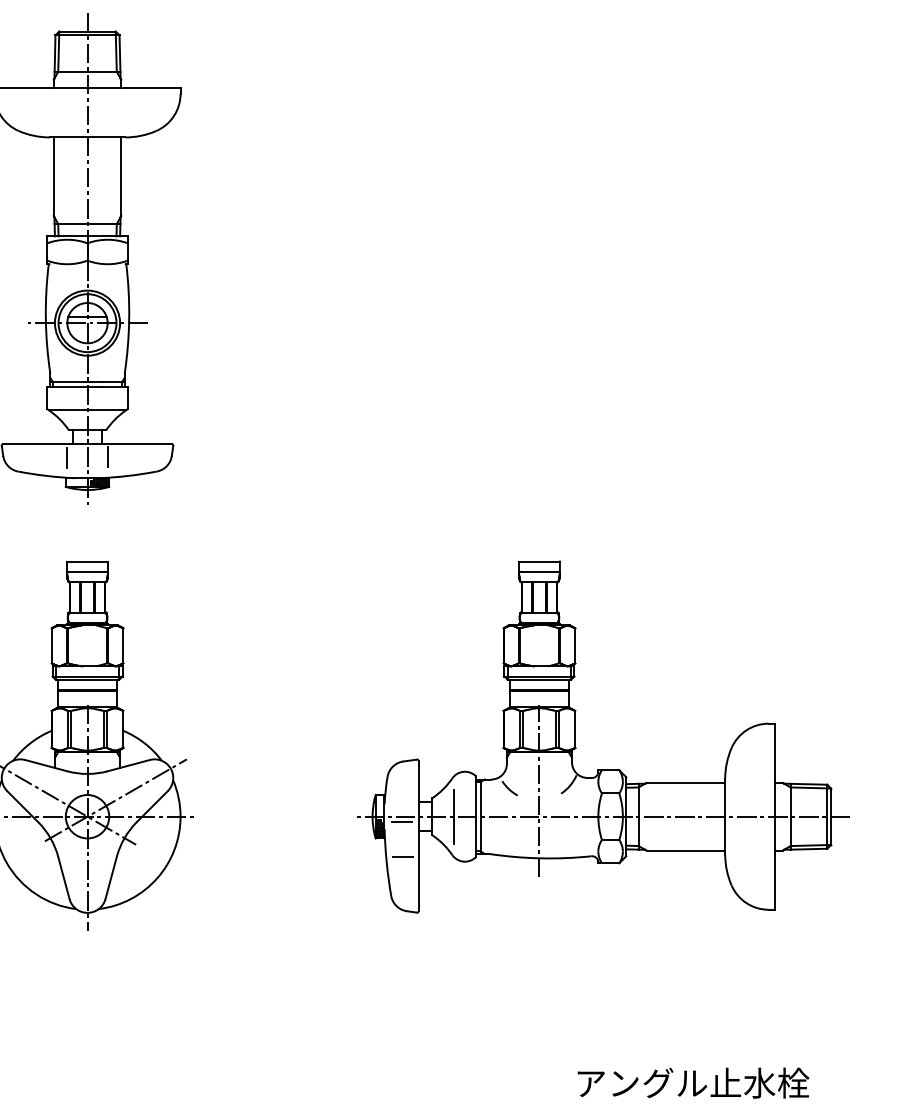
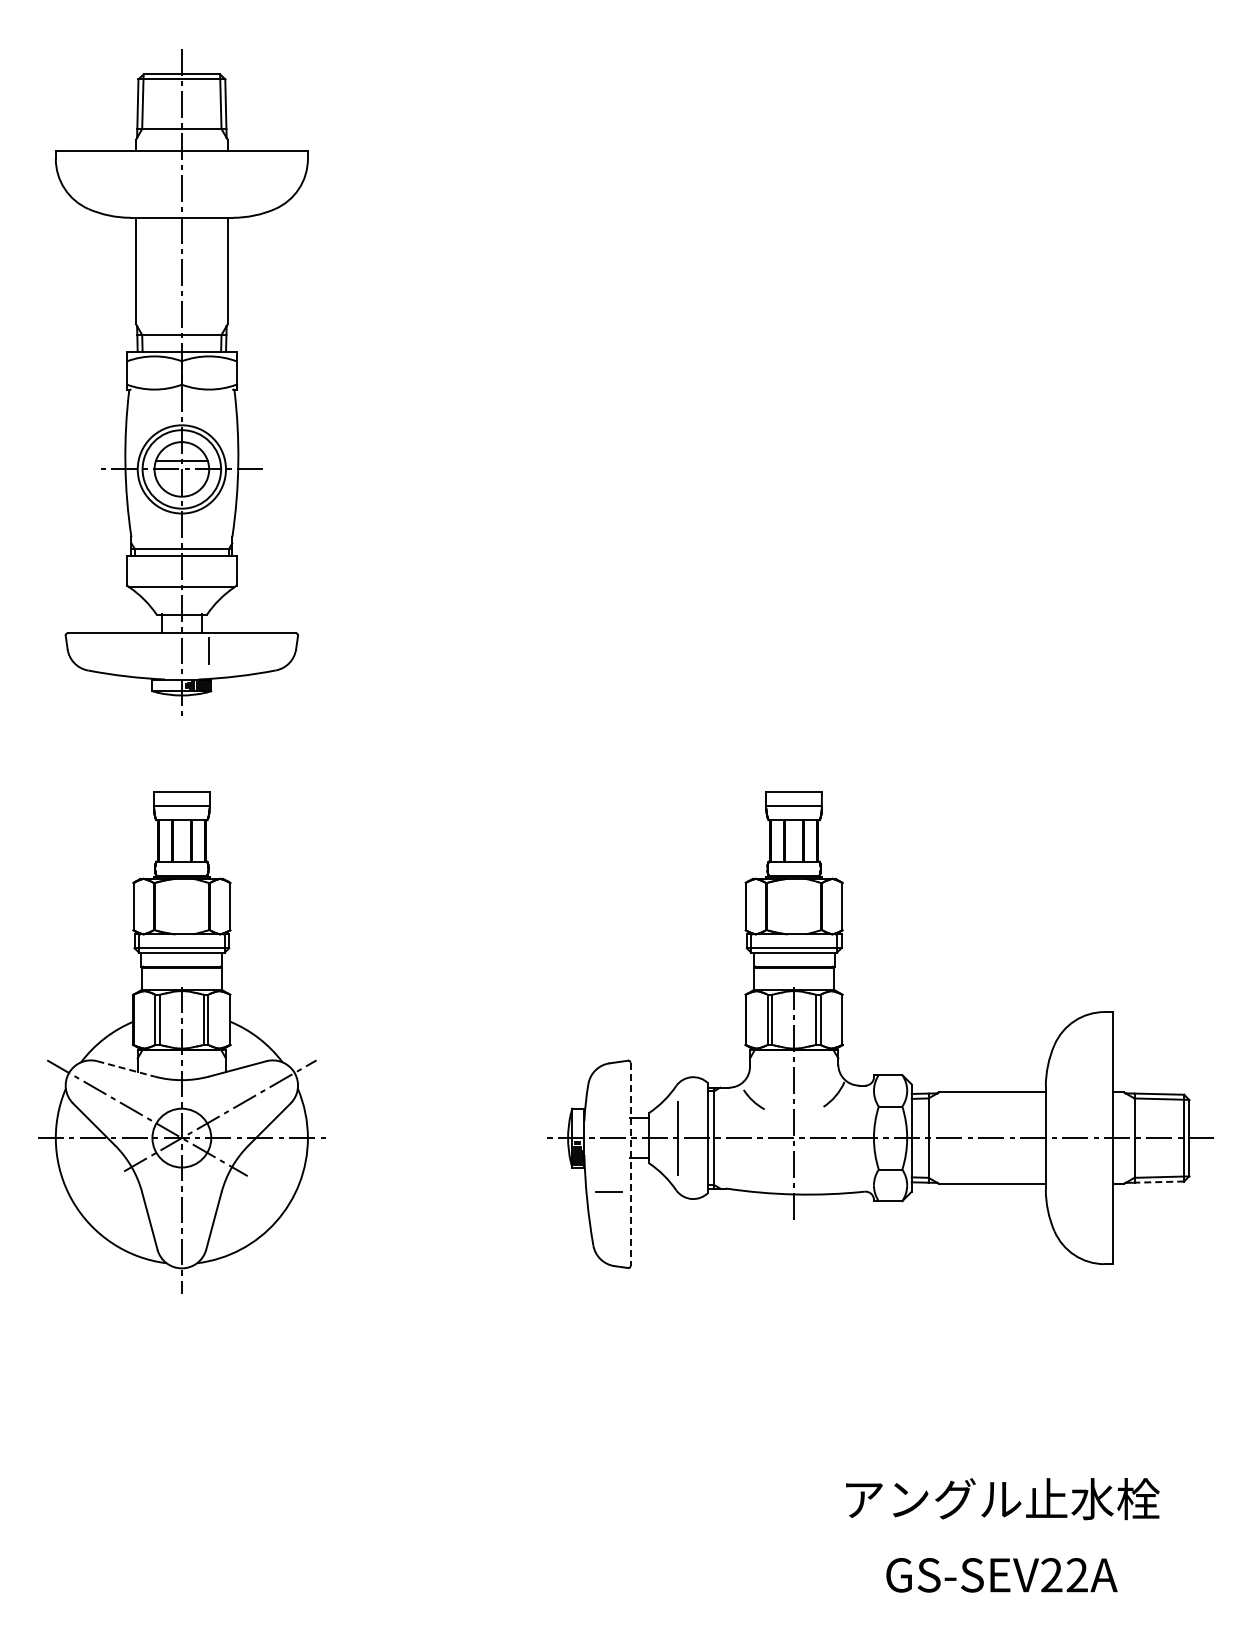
line: (67, 457) -> (154, 651), removed
line: (46, 765) -> (126, 1068), solid -> dashed
line: (401, 822) -> (607, 1145), removed
line: (418, 836) -> (630, 1164), solid -> dashed
line: (809, 849) -> (1159, 1182), solid -> dashed

